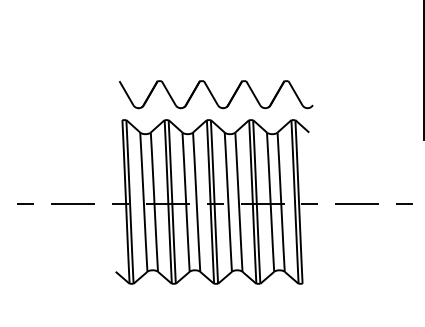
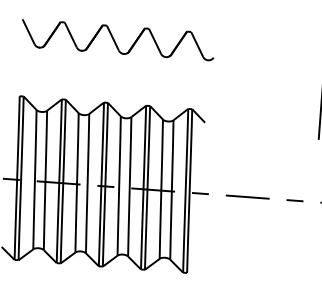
part: (216, 94) -> (118, 39), moved

